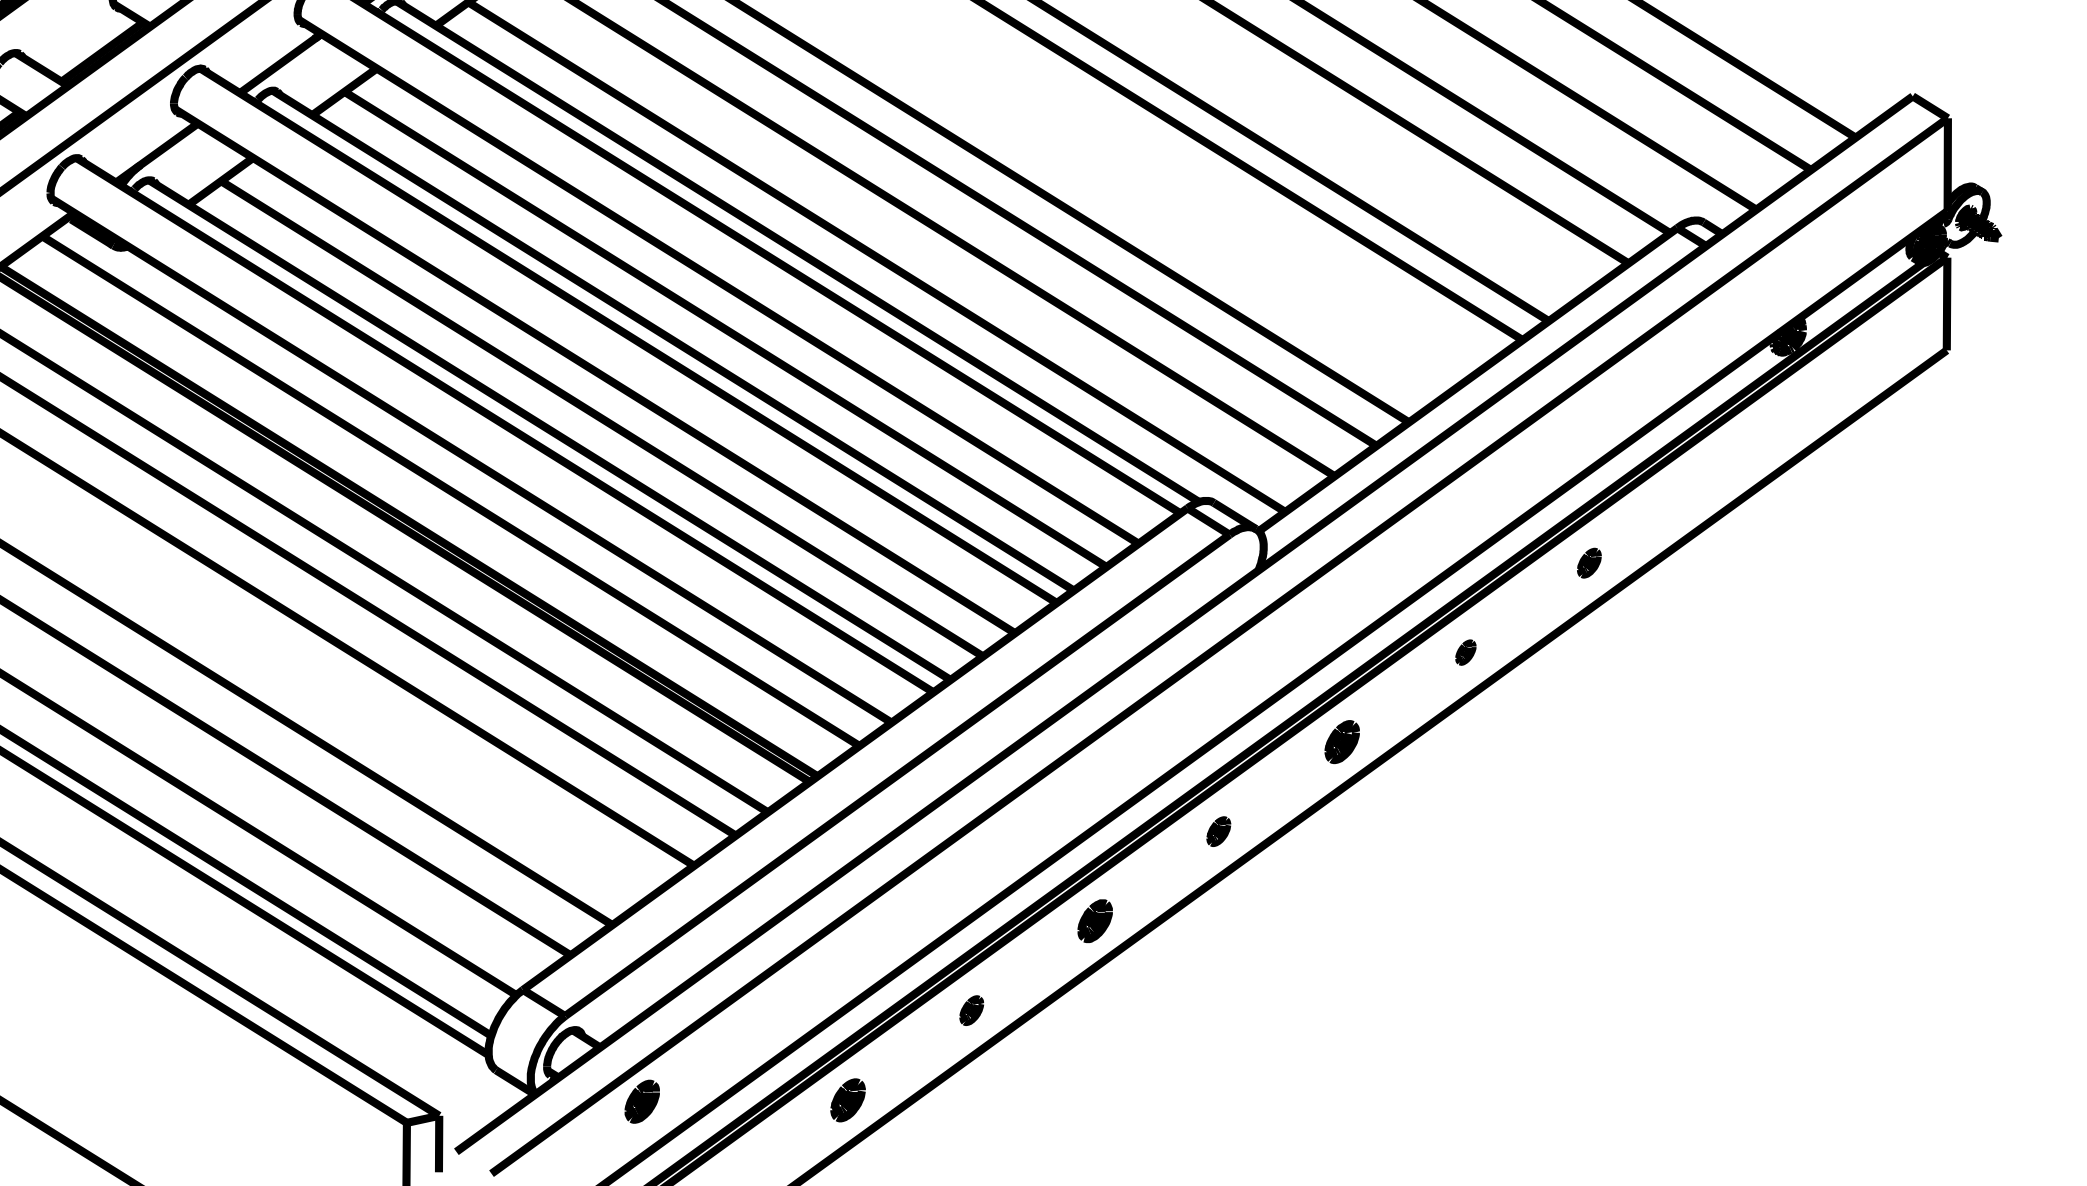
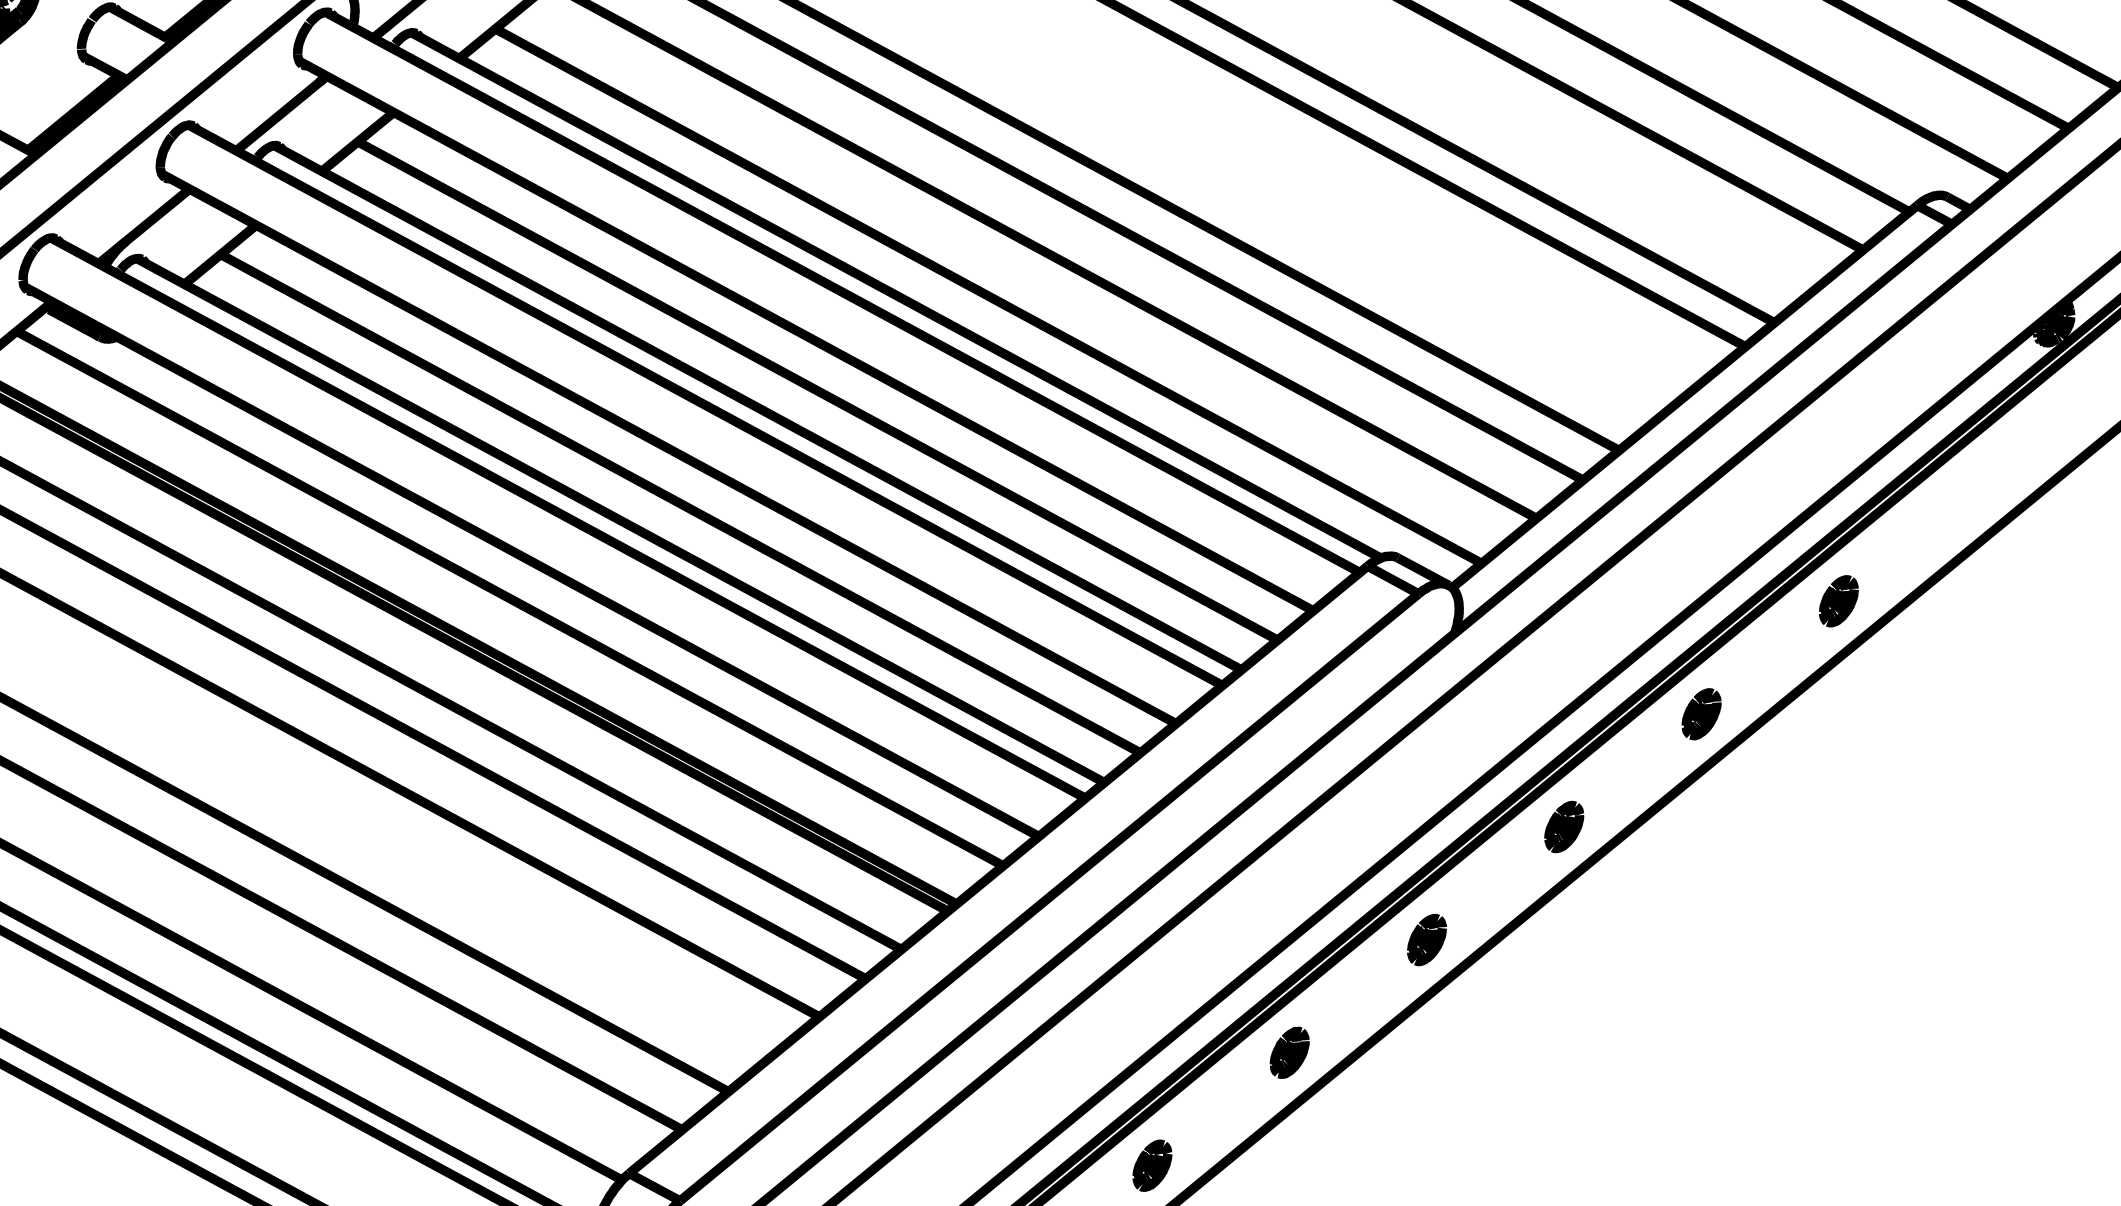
part: (1589, 563) -> (1839, 601), size x1.43
part: (1465, 652) -> (1701, 714), size x1.67
part: (1218, 831) -> (1426, 939), size x1.43
part: (971, 1010) -> (1152, 1165), size x1.43

